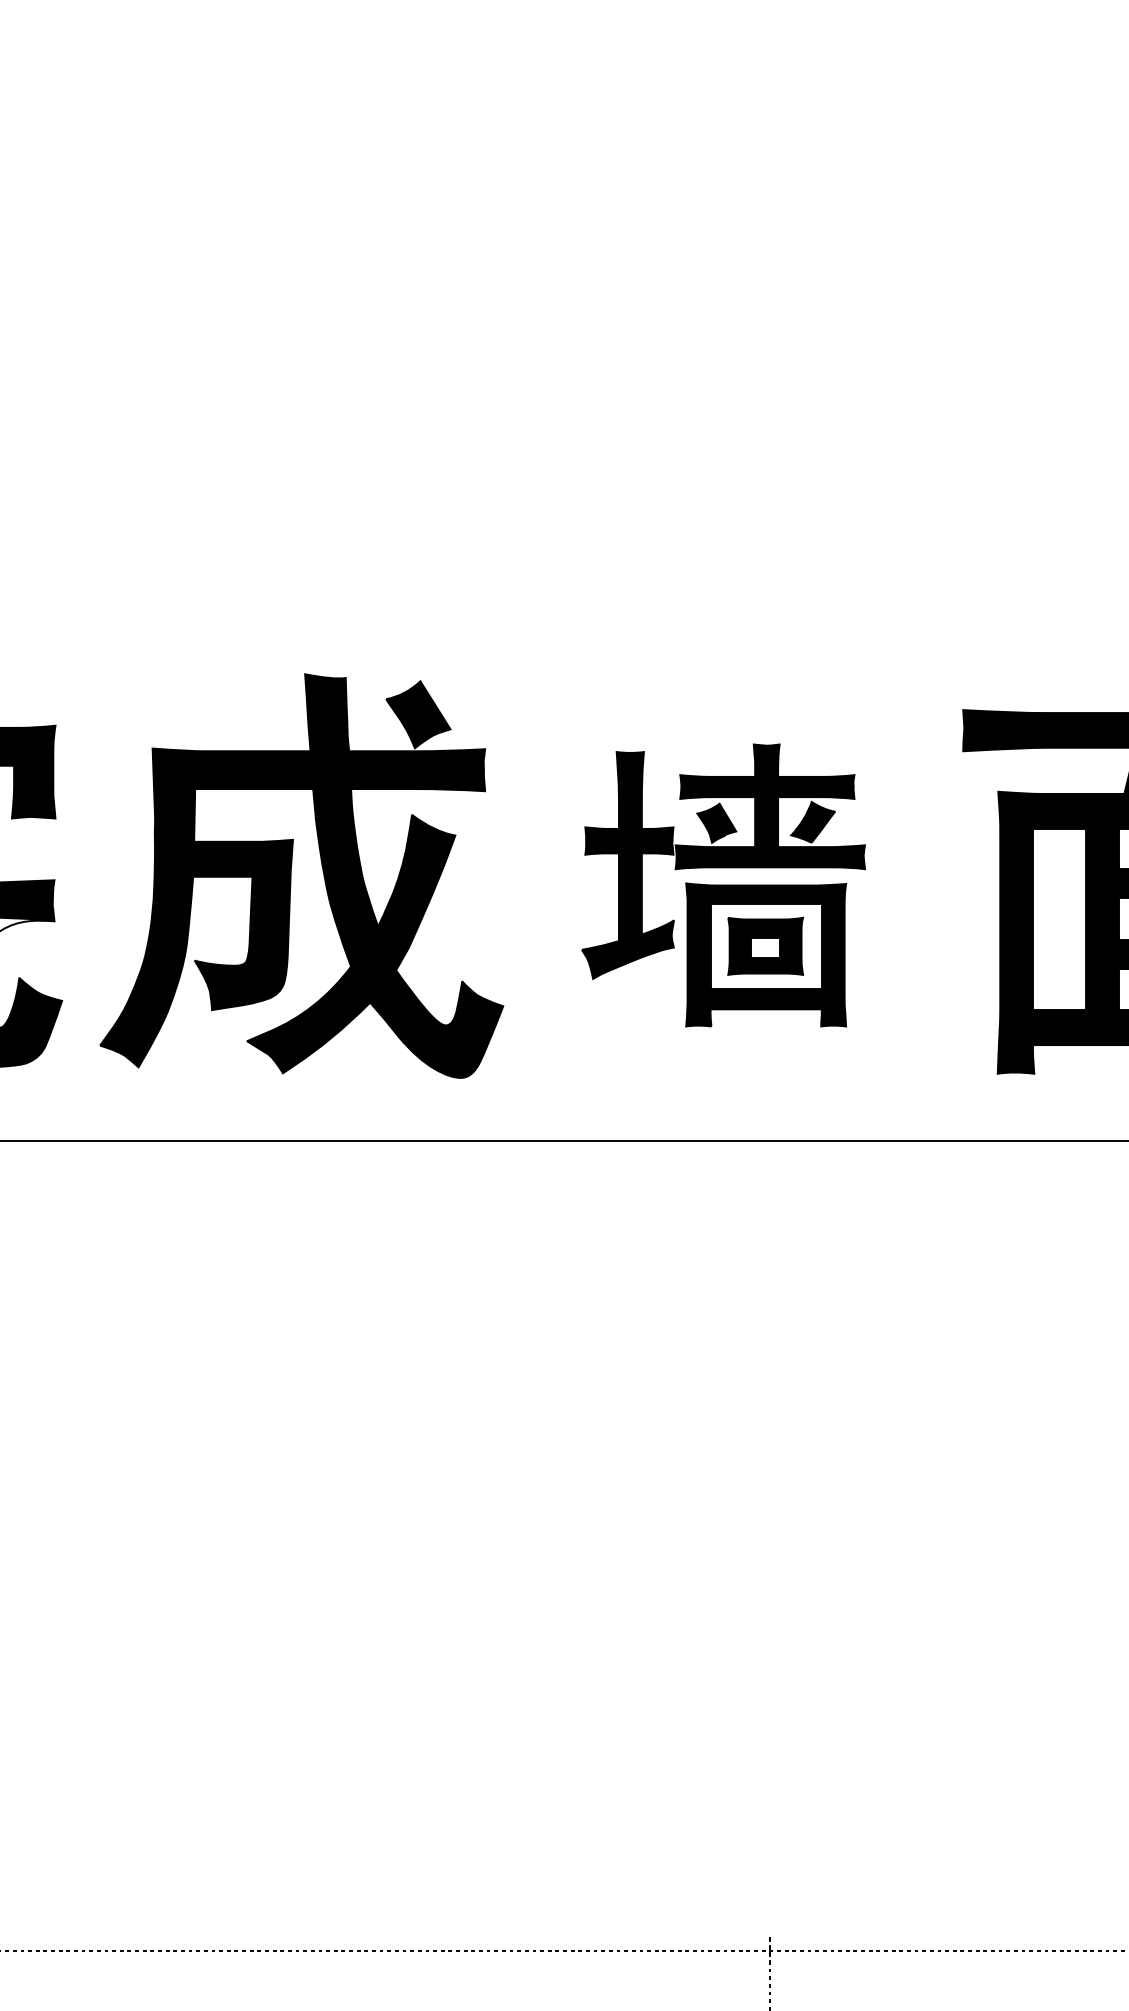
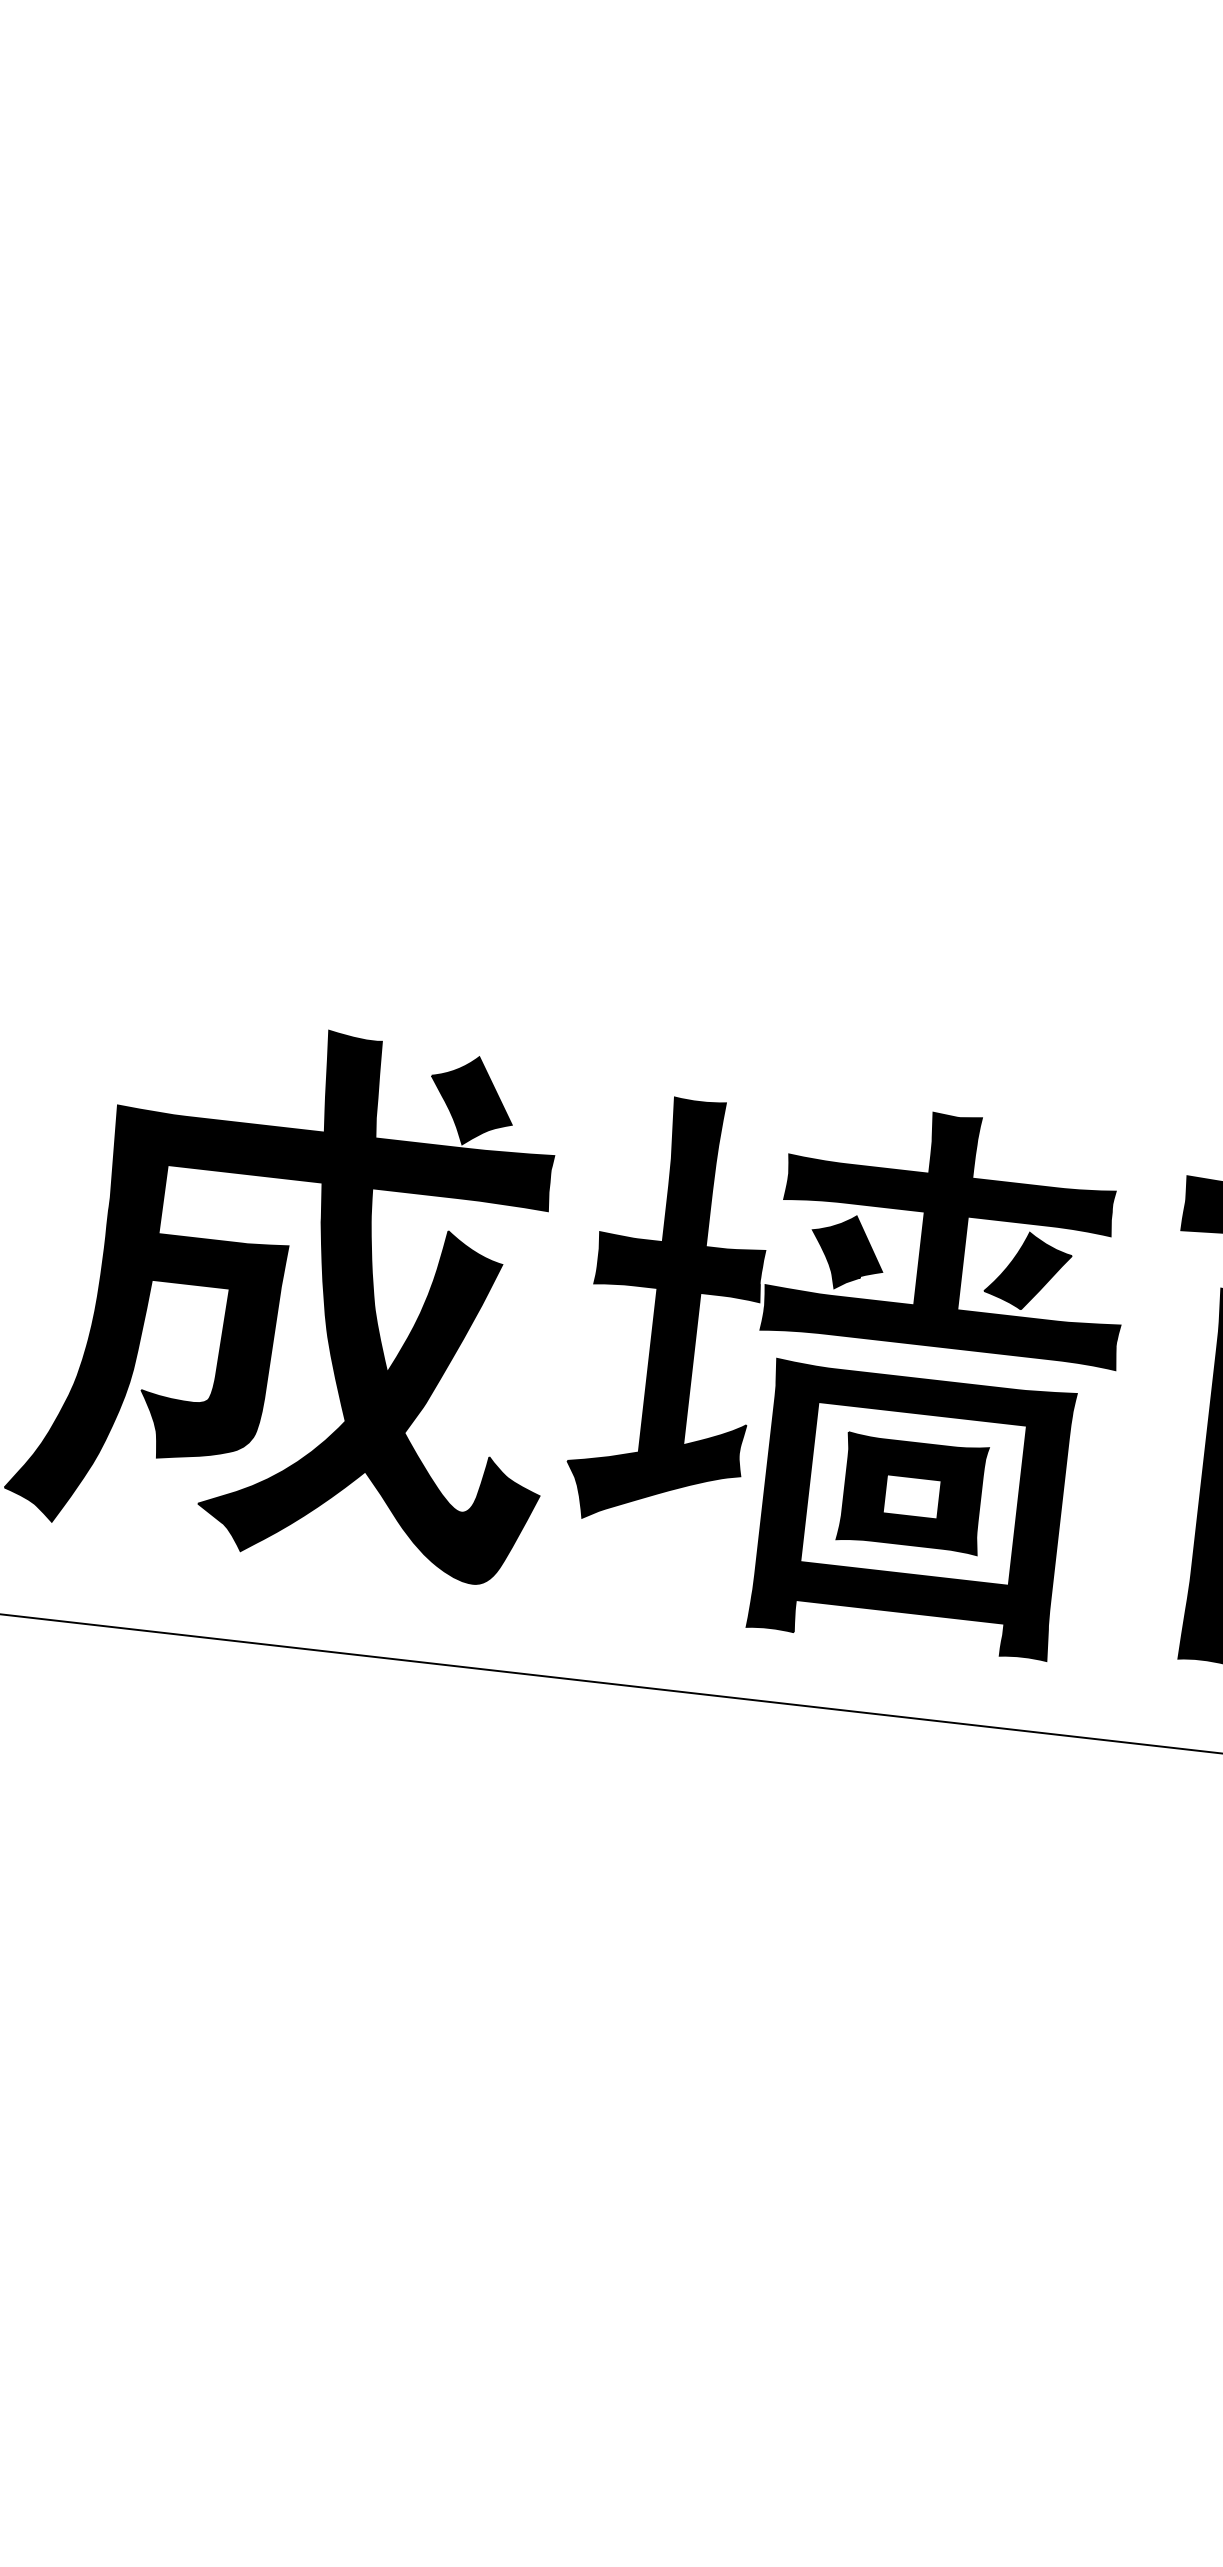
part: (723, 885) -> (846, 1370), size x1.43

